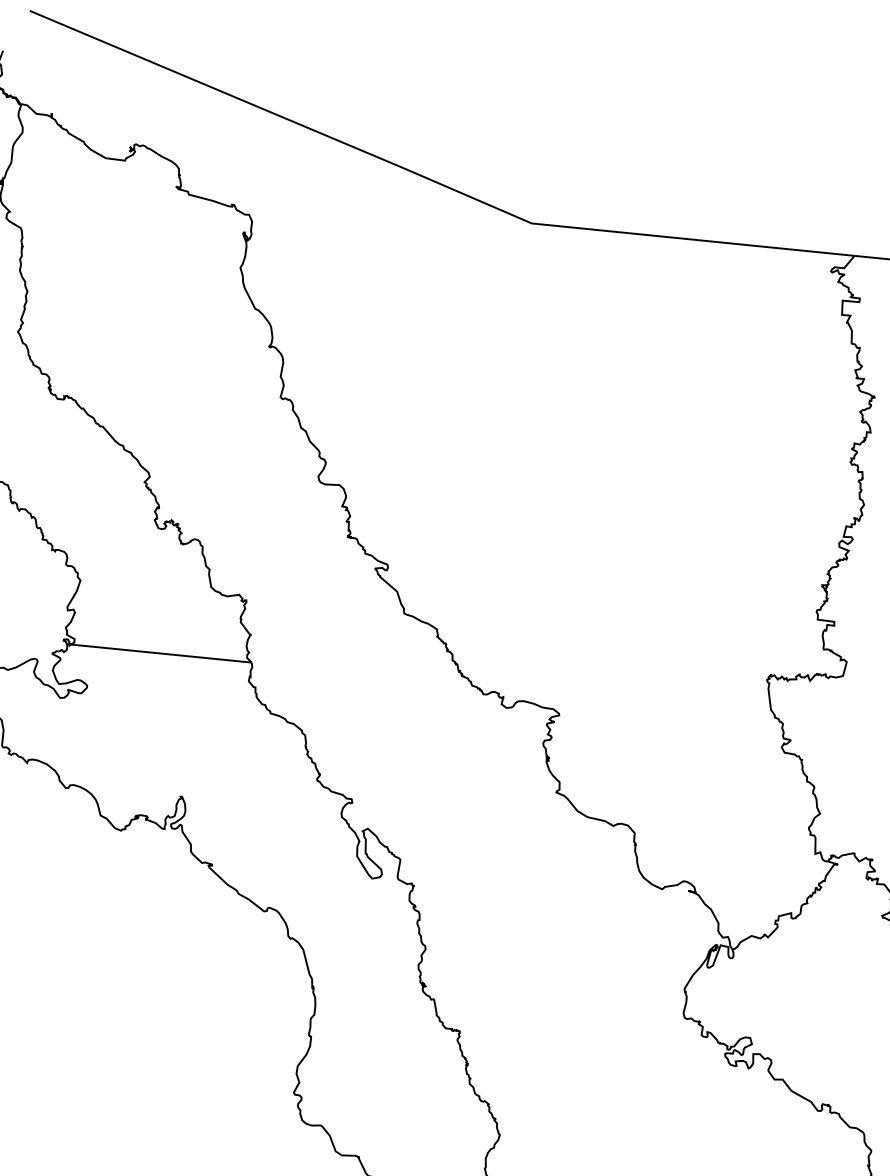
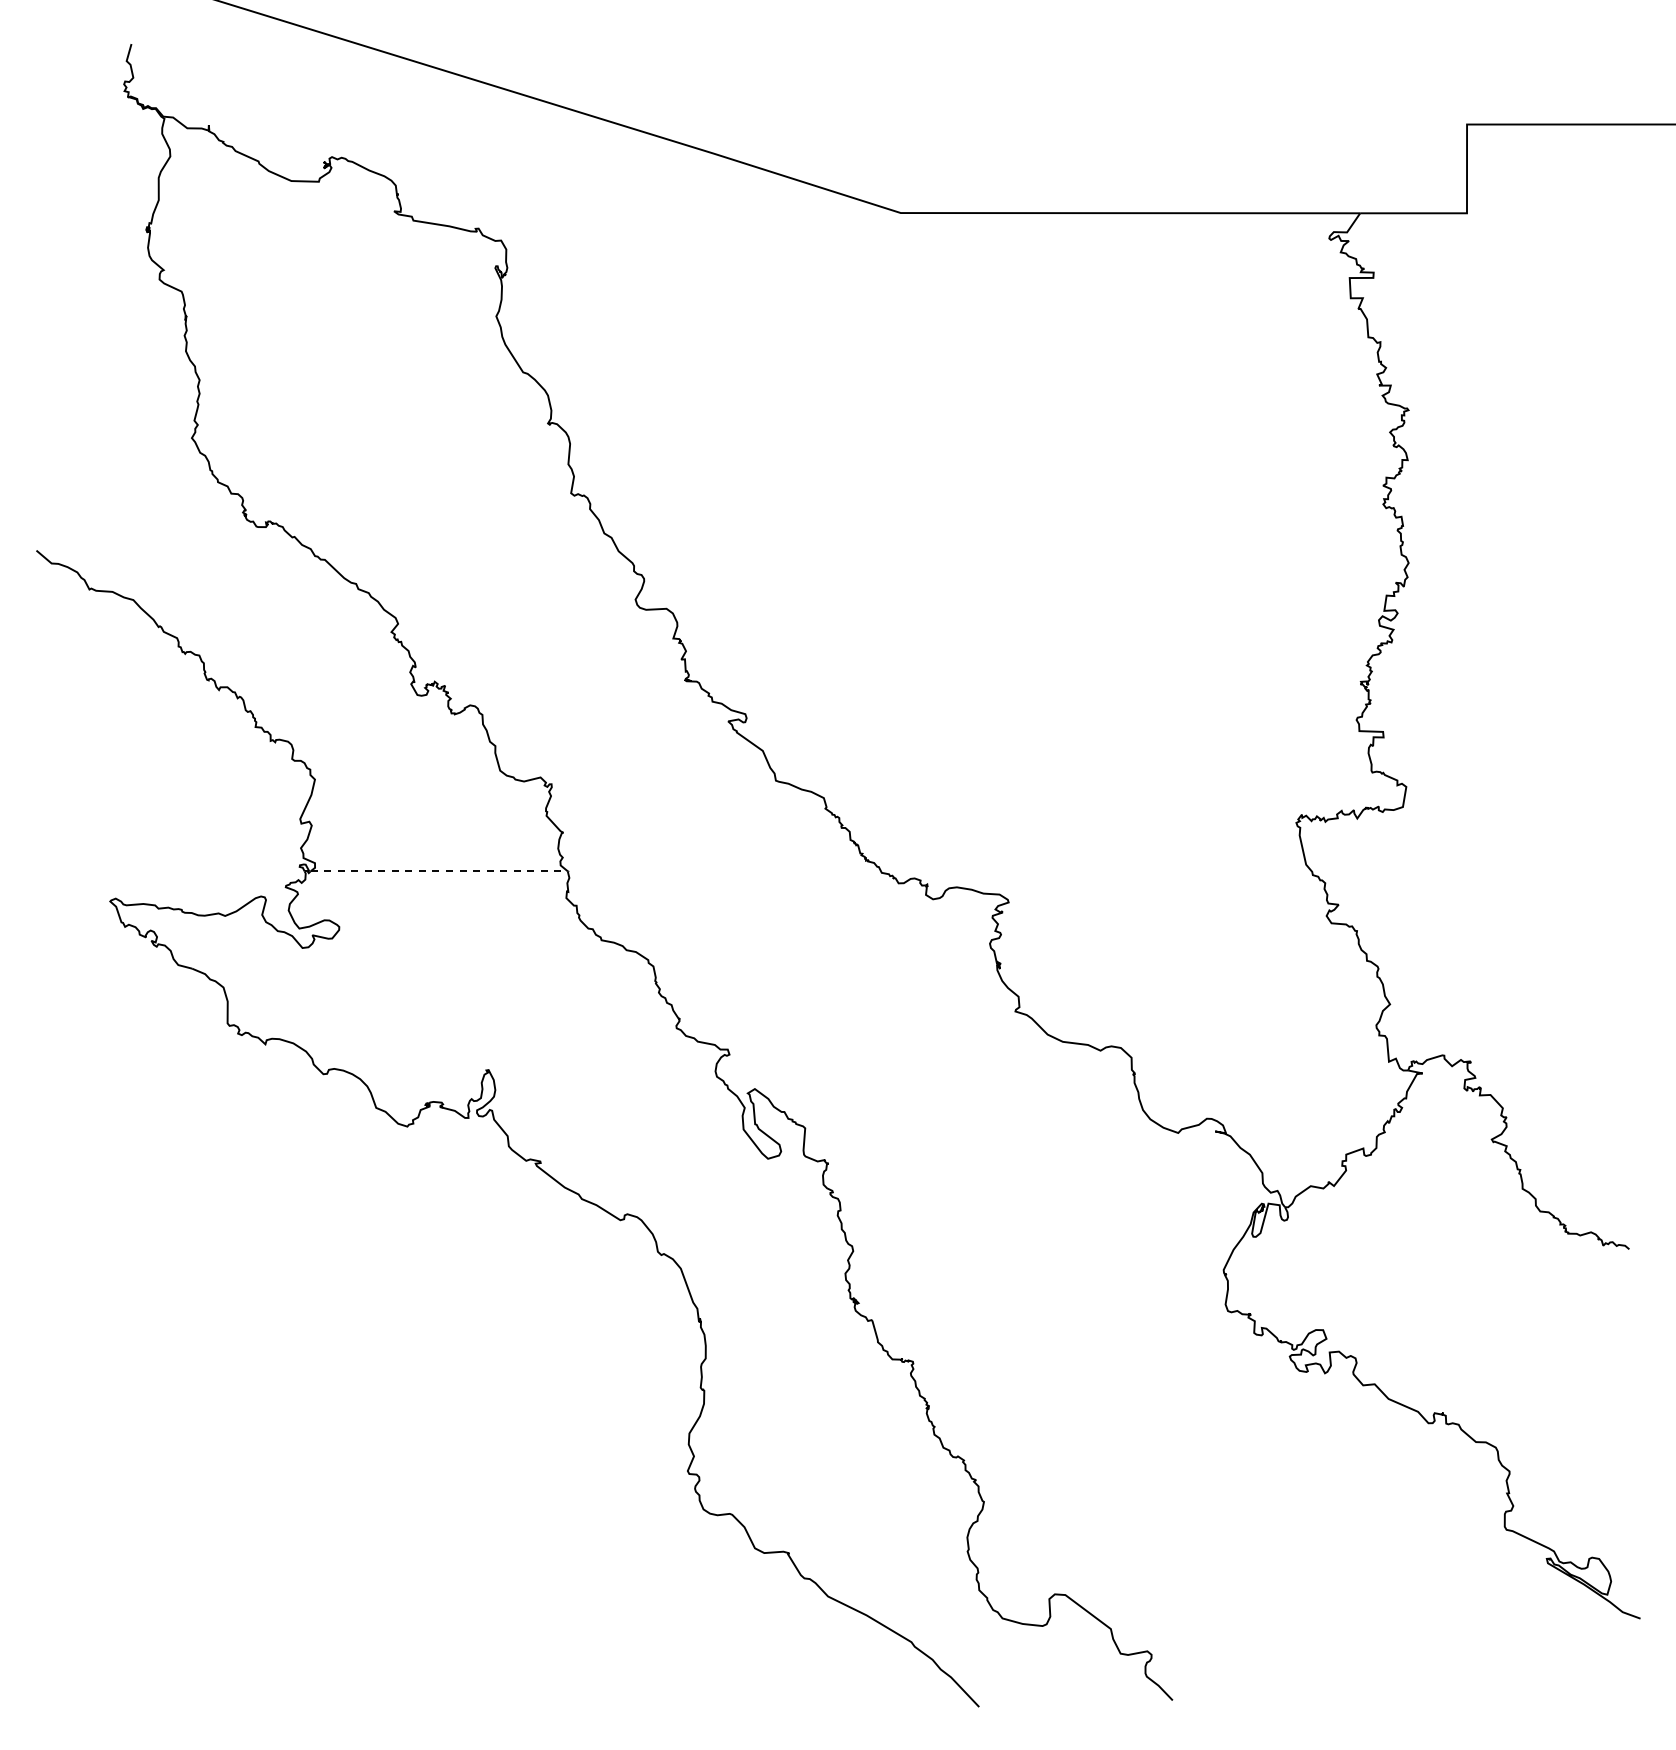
line: (161, 653) -> (439, 871), solid -> dashed

